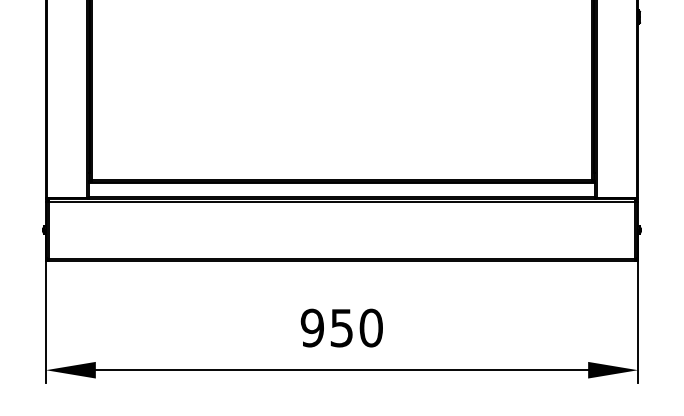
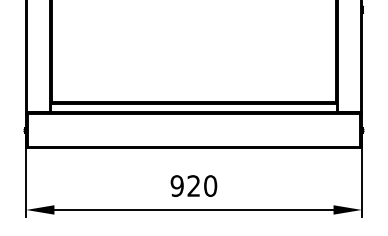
text: (341, 327) -> (193, 185), 950 -> 920

